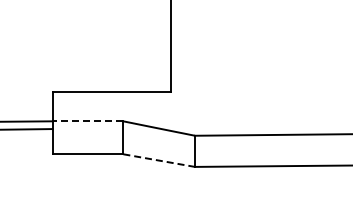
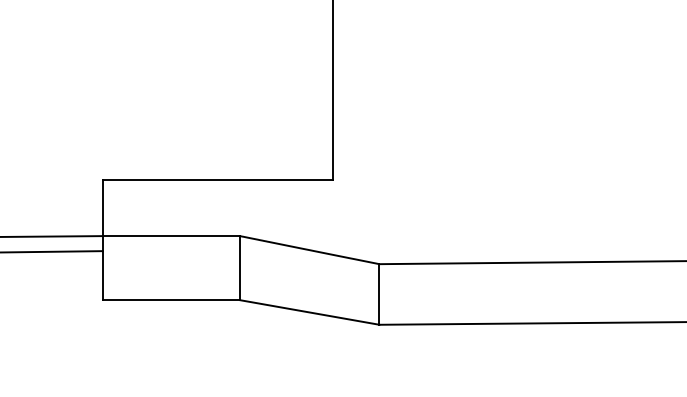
line: (87, 121) -> (170, 236), dashed -> solid
line: (159, 160) -> (310, 312), dashed -> solid

